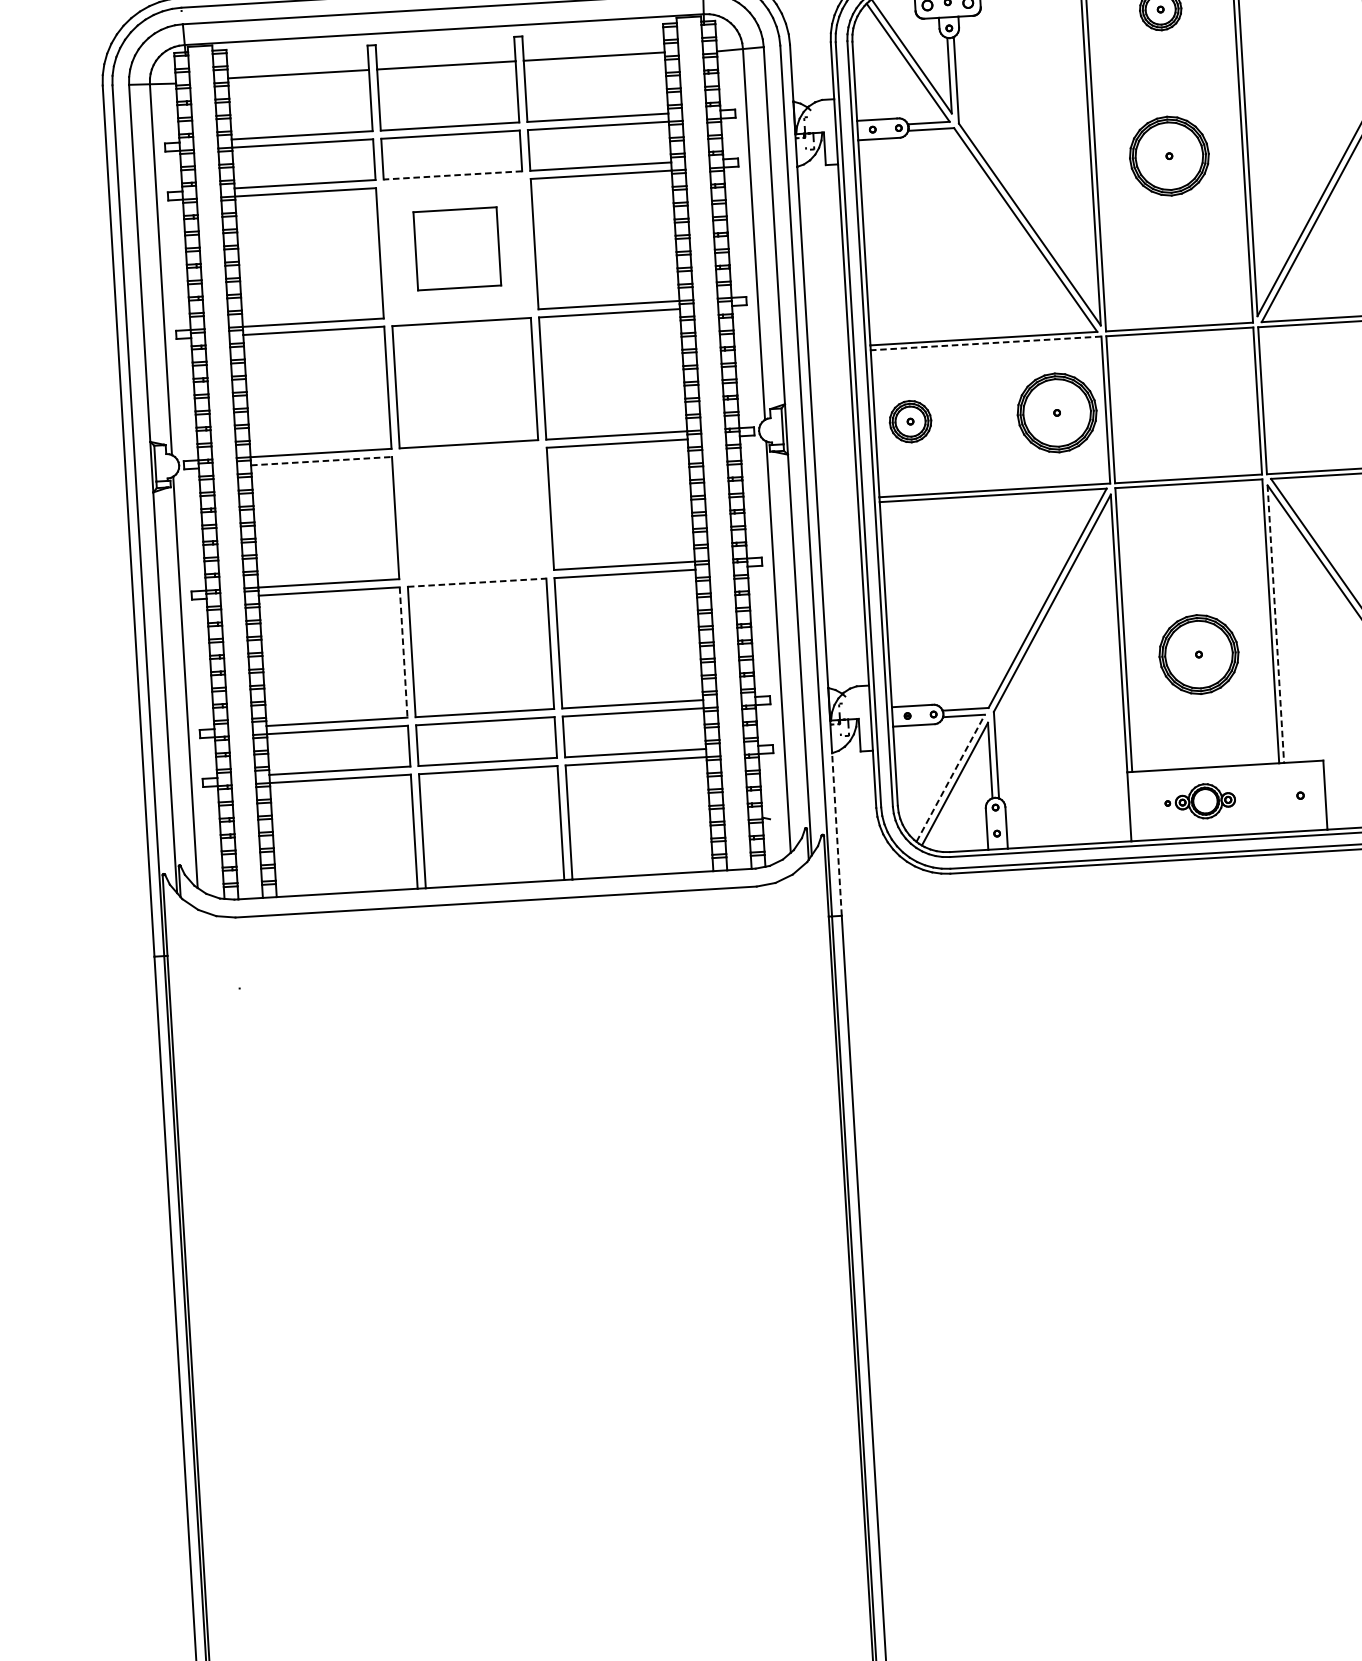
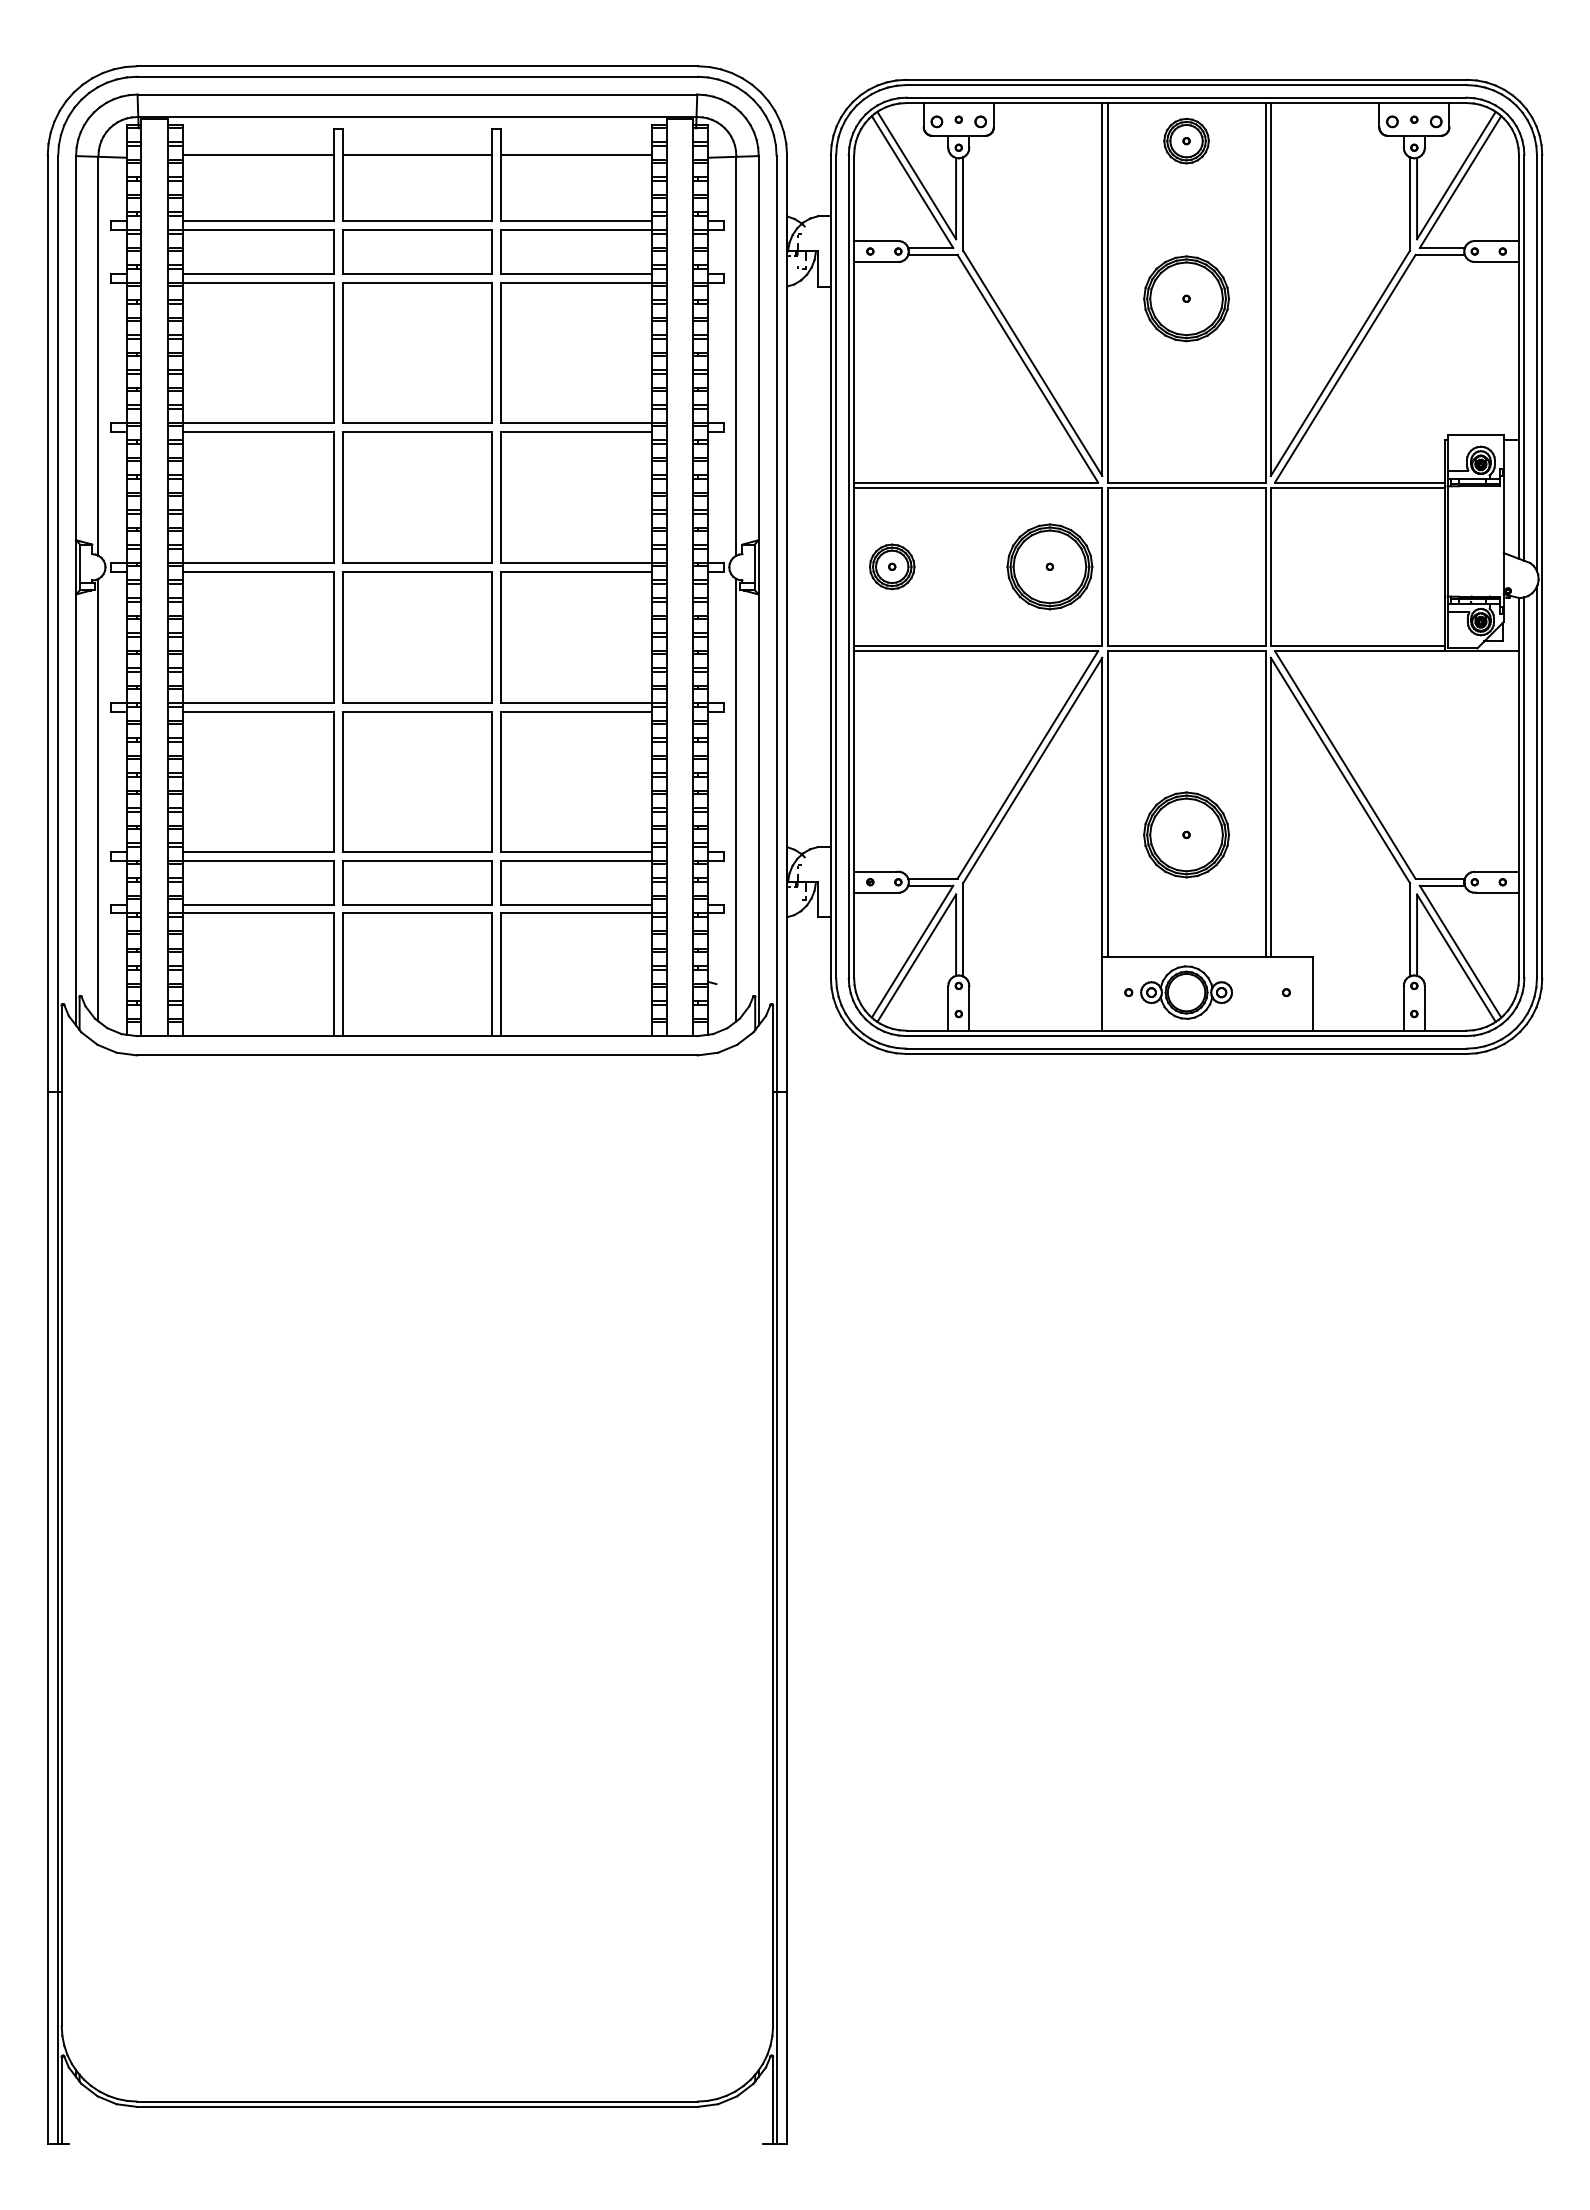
line: (452, 175) -> (416, 273), dashed -> solid
part: (457, 248) -> (417, 352), size x1.67
line: (985, 343) -> (977, 487), dashed -> solid
line: (321, 460) -> (258, 571), dashed -> solid
part: (473, 513) -> (417, 637), added
line: (477, 582) -> (417, 711), dashed -> solid
line: (1275, 624) -> (1270, 807), dashed -> solid
line: (403, 652) -> (334, 782), dashed -> solid
line: (950, 778) -> (912, 951), dashed -> solid
part: (1200, 801) -> (1178, 992), size x1.43
line: (837, 834) -> (787, 1004), dashed -> solid

